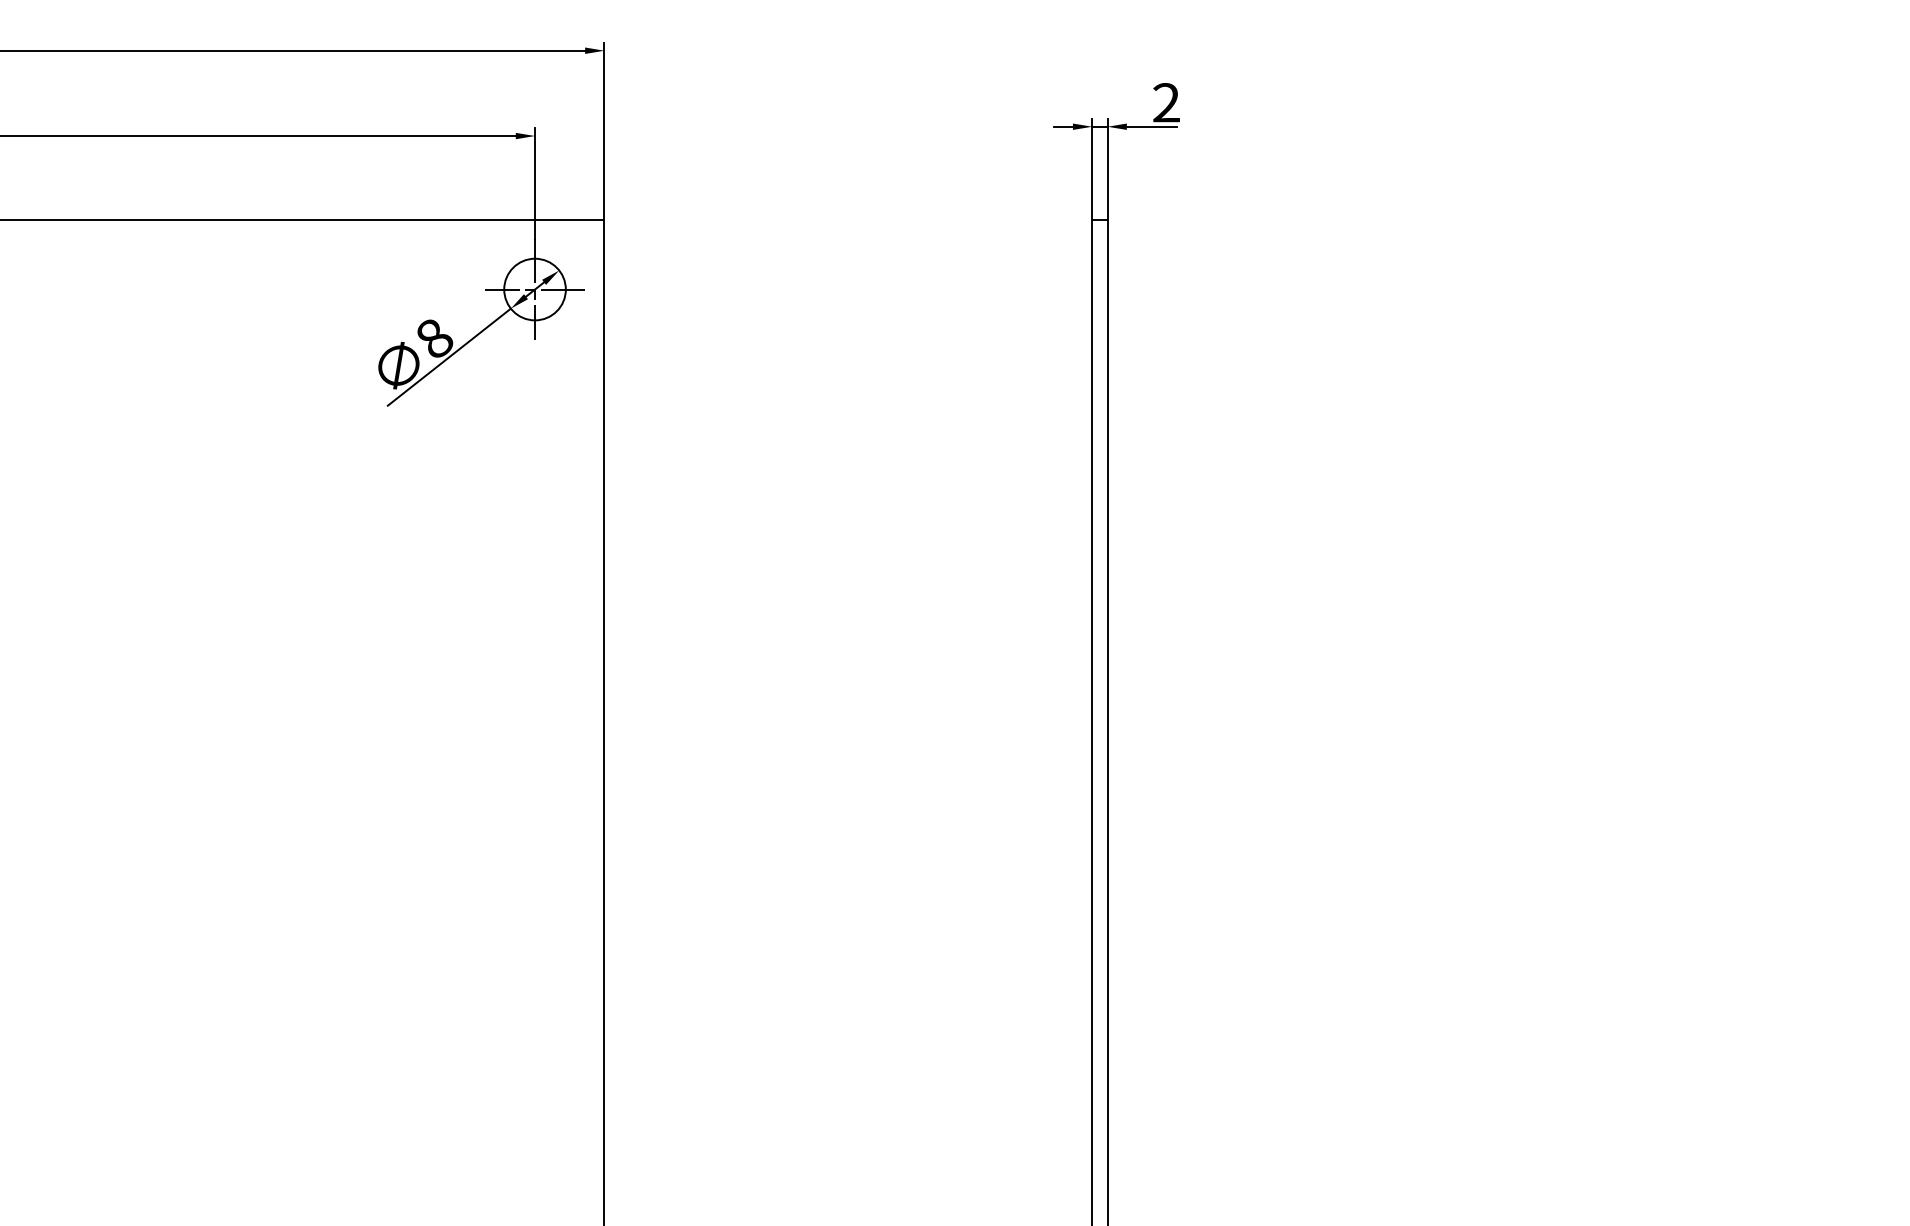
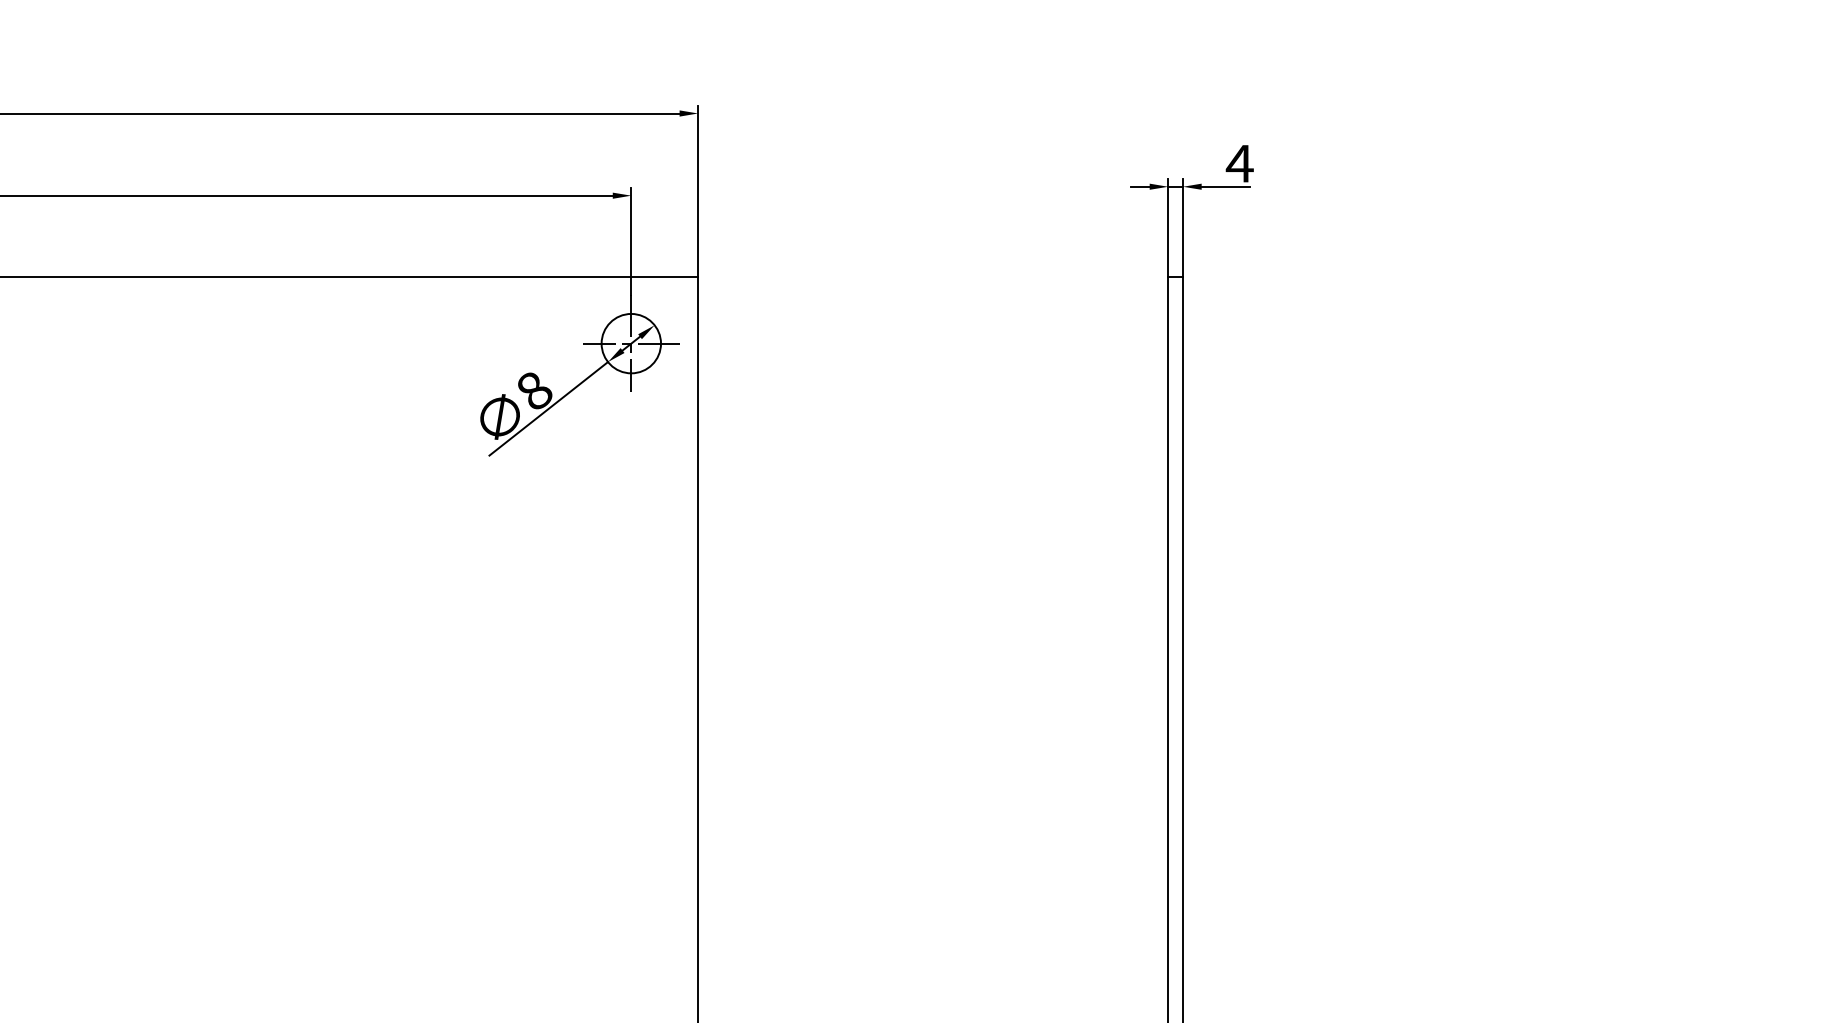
text: (1166, 102) -> (1239, 163), 2 -> 4

